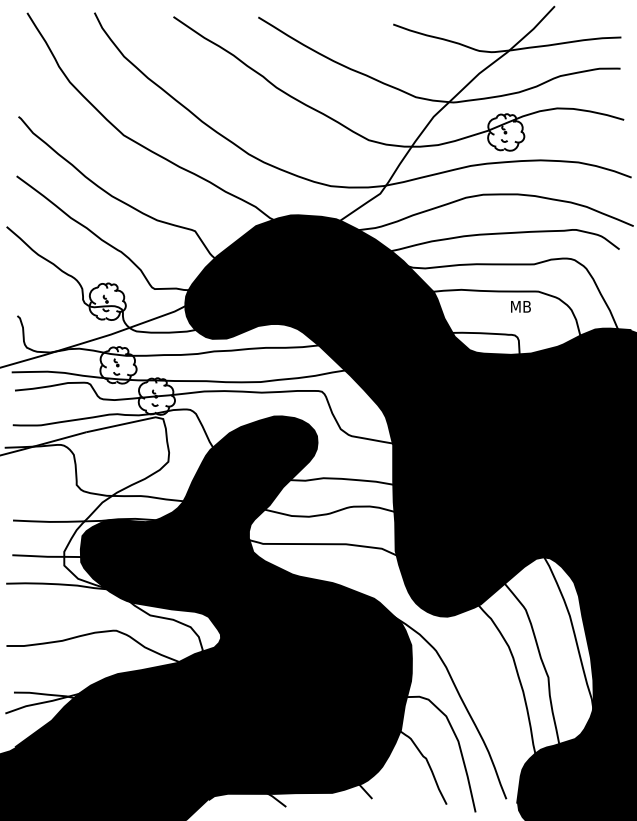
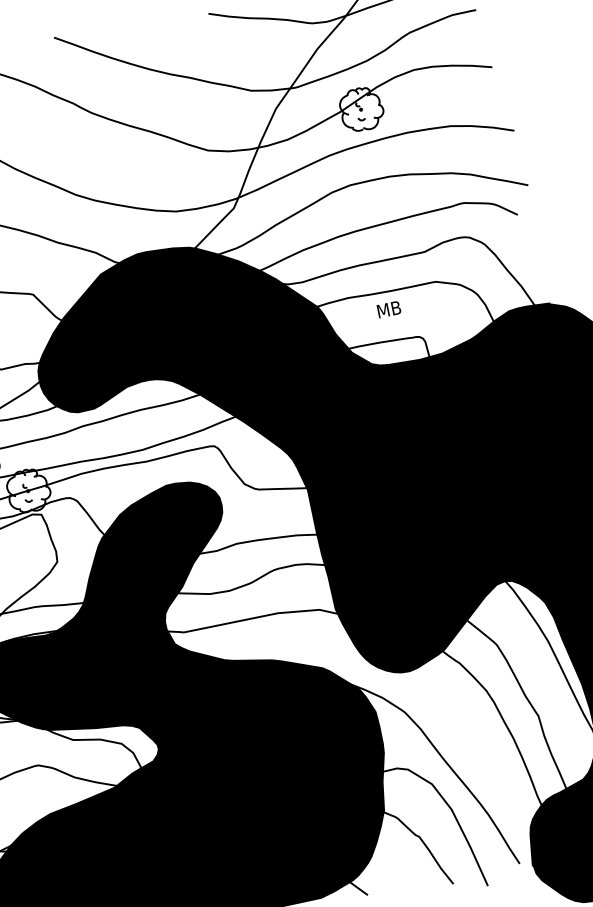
text: (520, 306) -> (388, 309), moved

